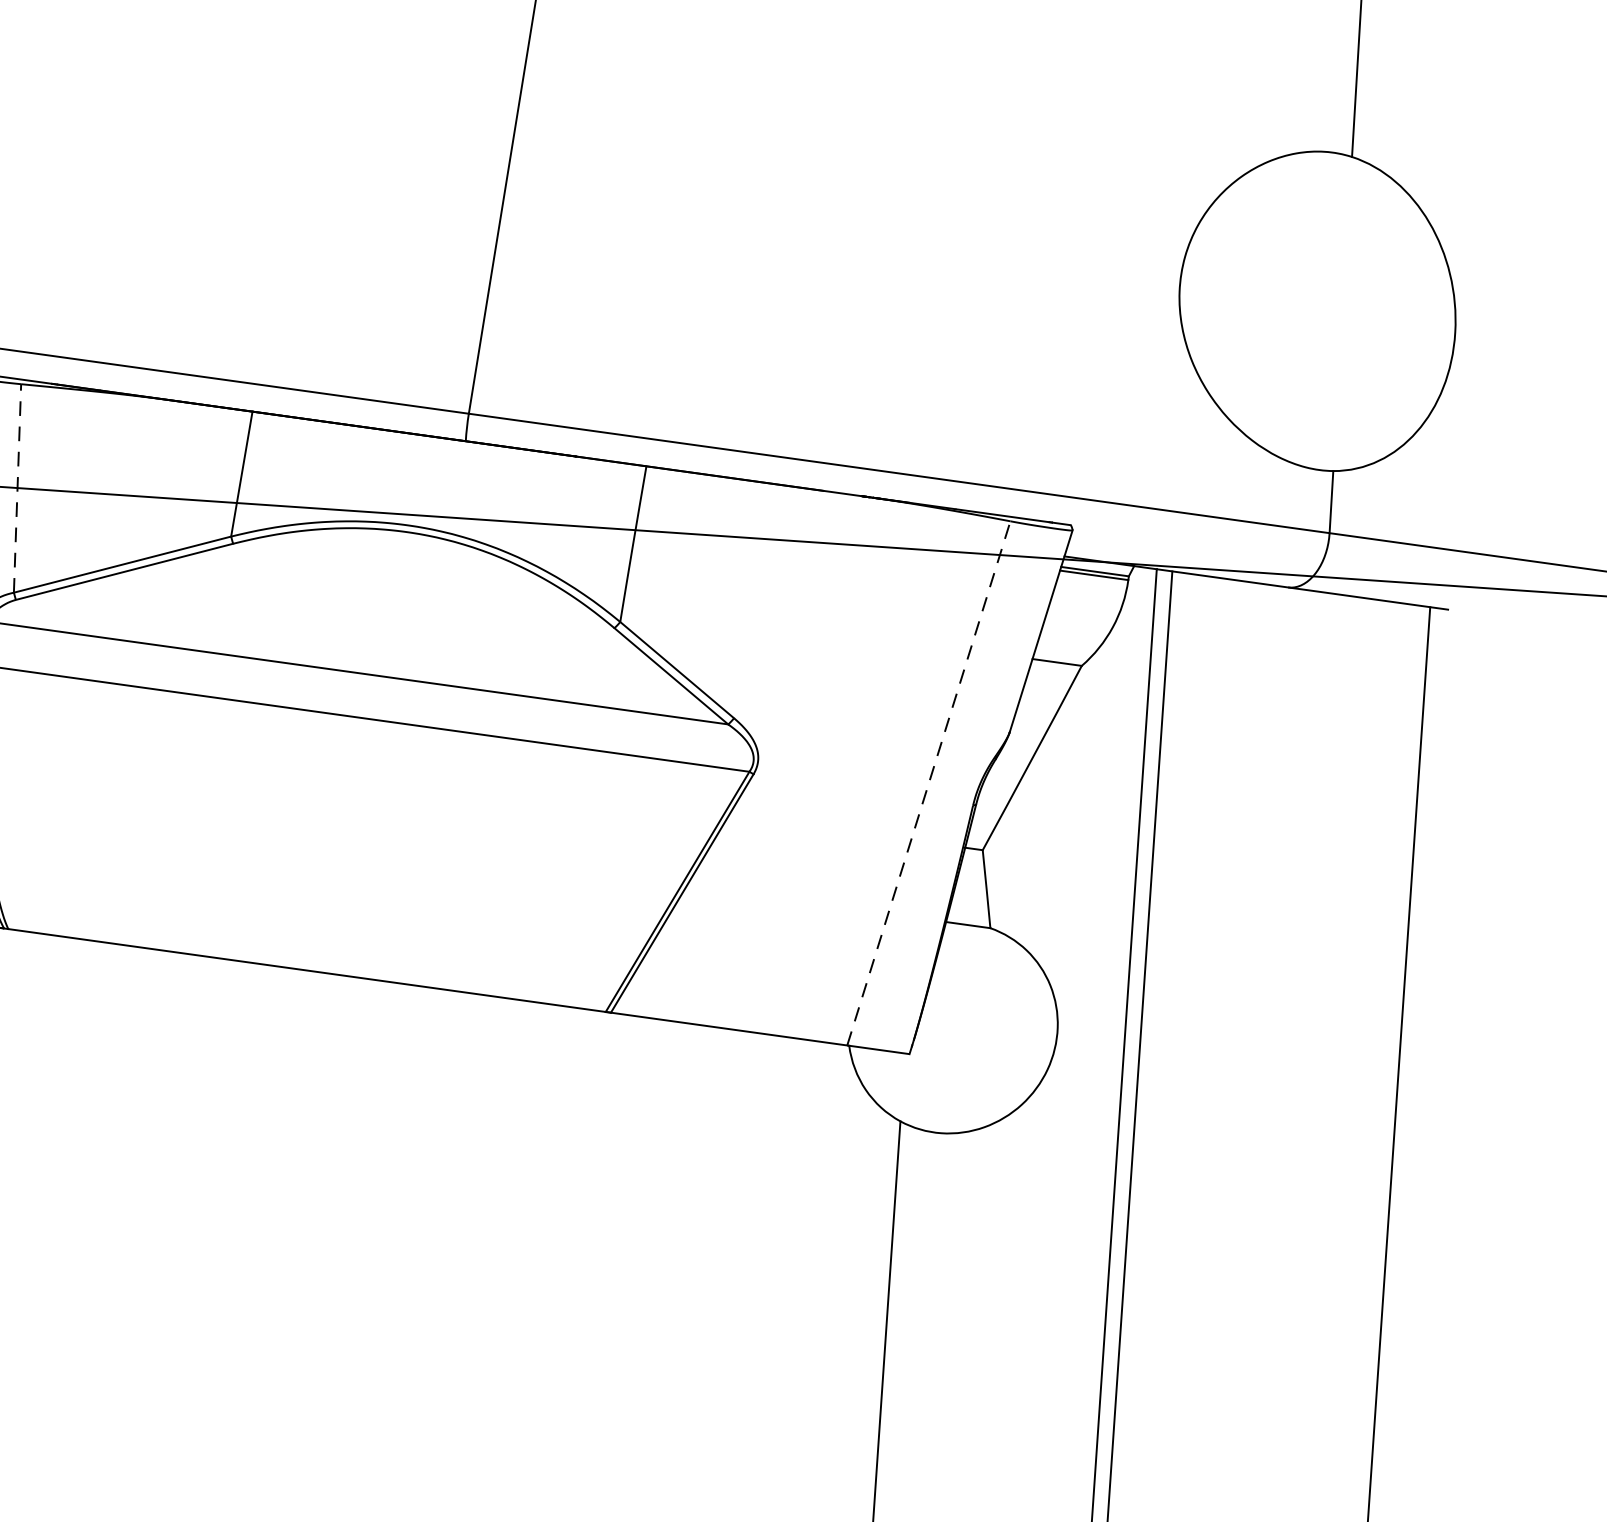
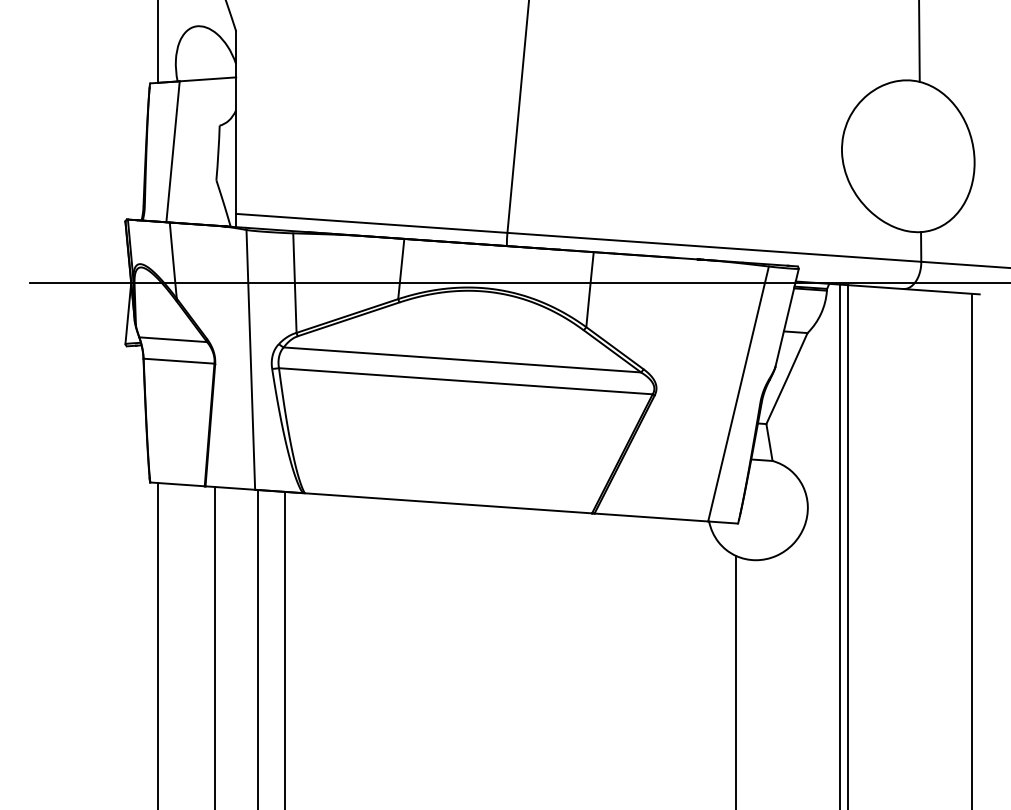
line: (16, 489) -> (294, 283), dashed -> solid
line: (928, 782) -> (738, 393), dashed -> solid

